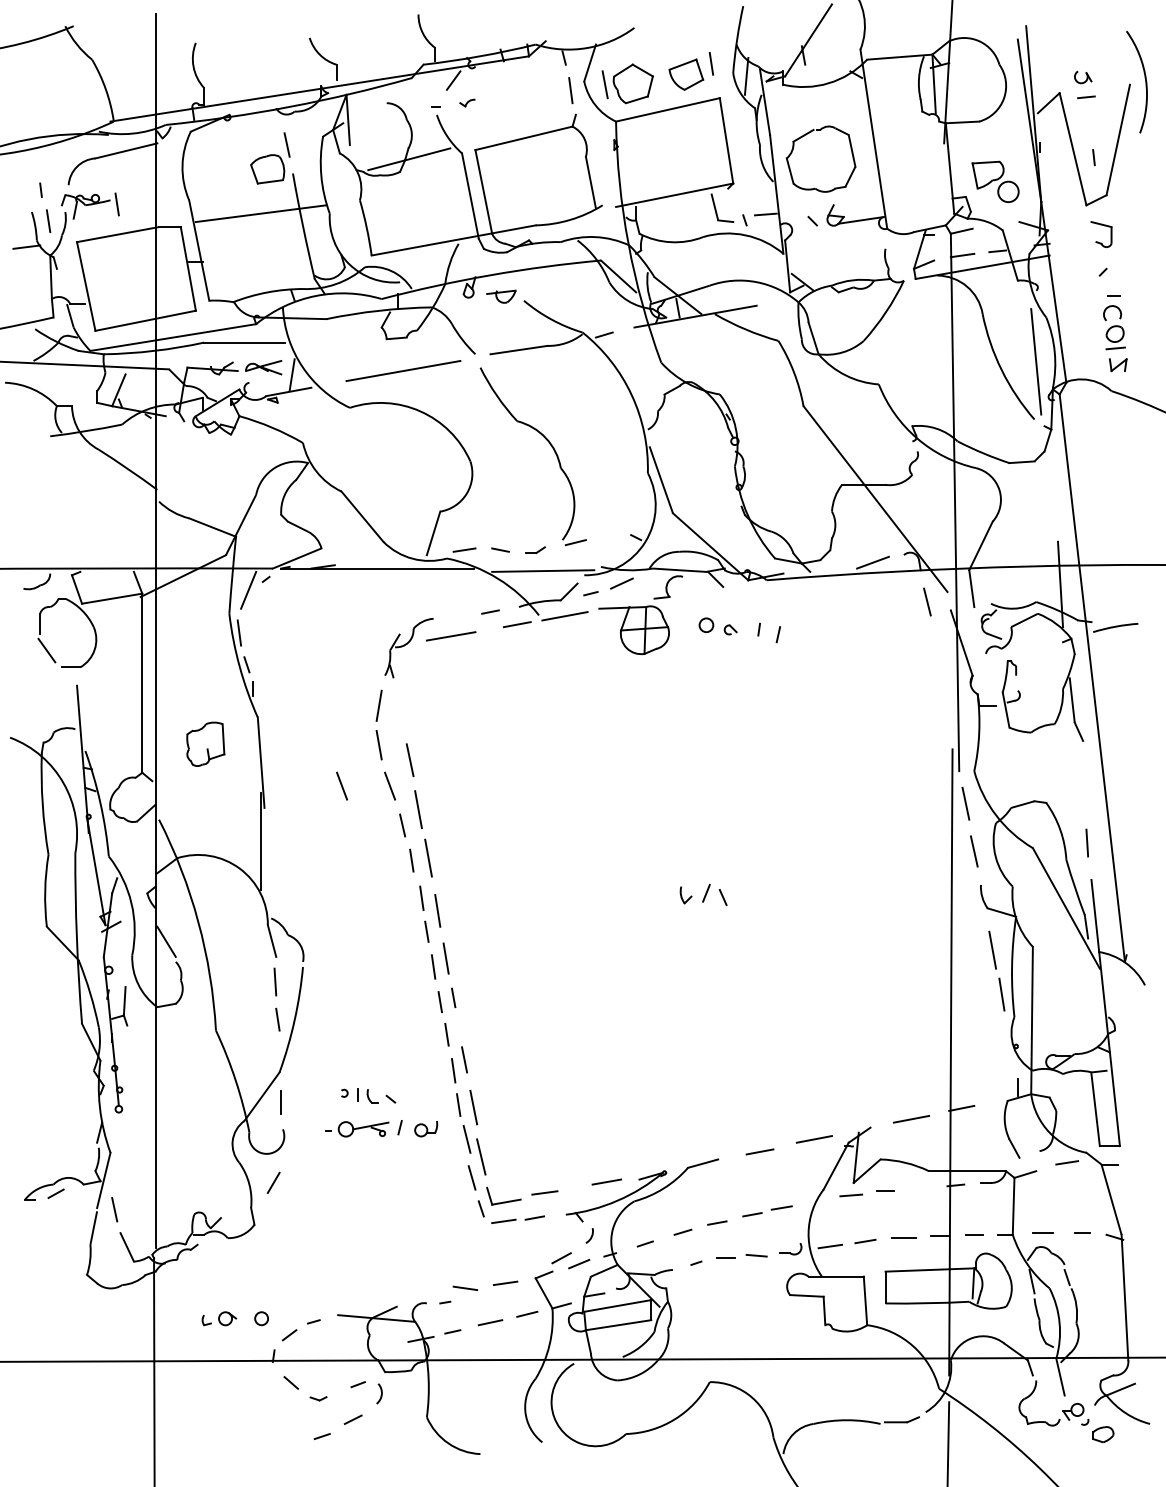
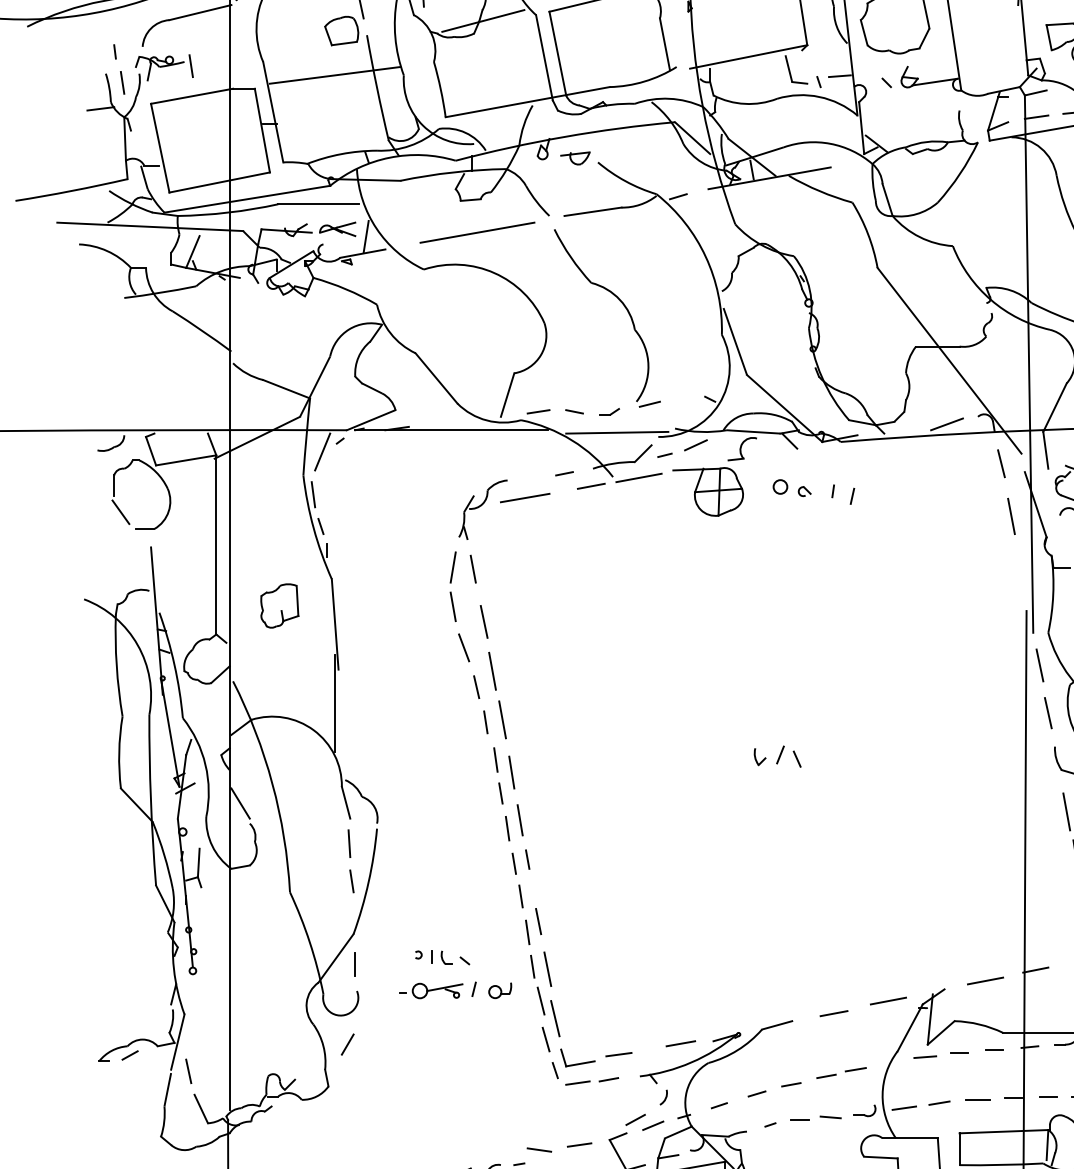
line: (937, 654) -> (1011, 516), added
line: (398, 707) -> (472, 569), added
line: (341, 785) -> (415, 647), removed
line: (920, 1187) -> (994, 1049), added

